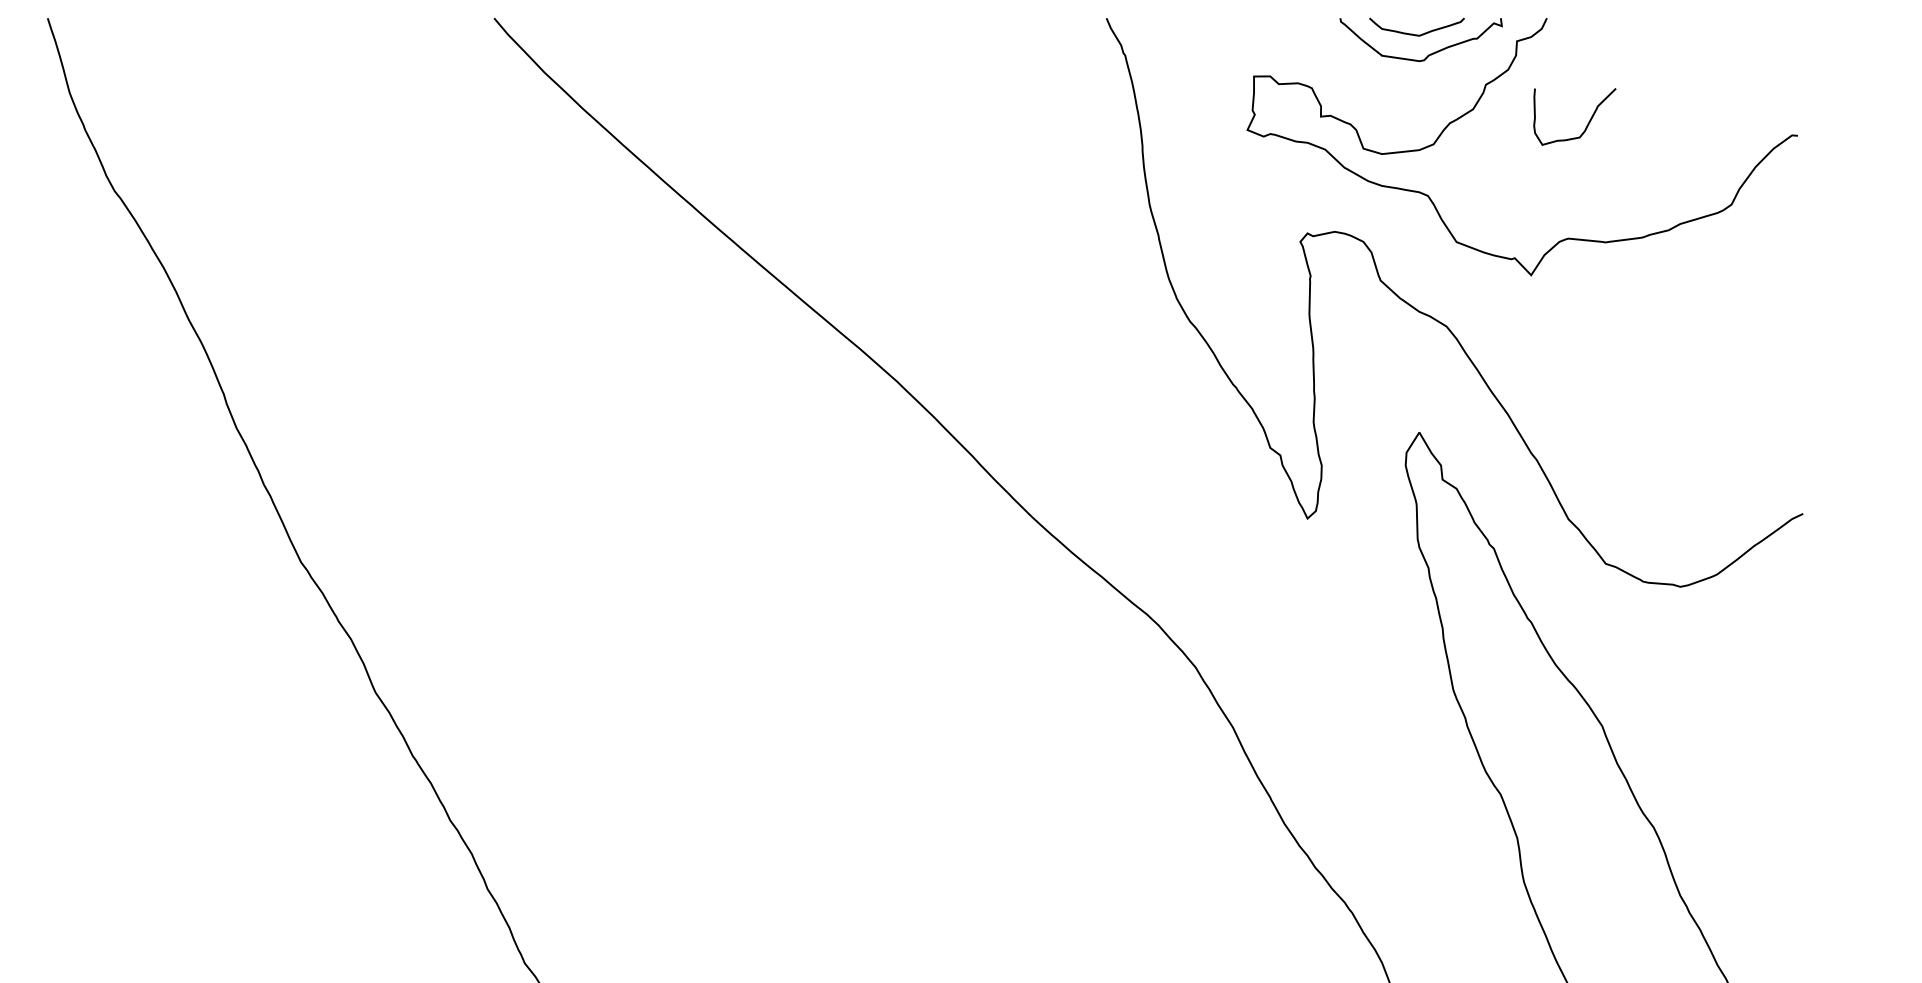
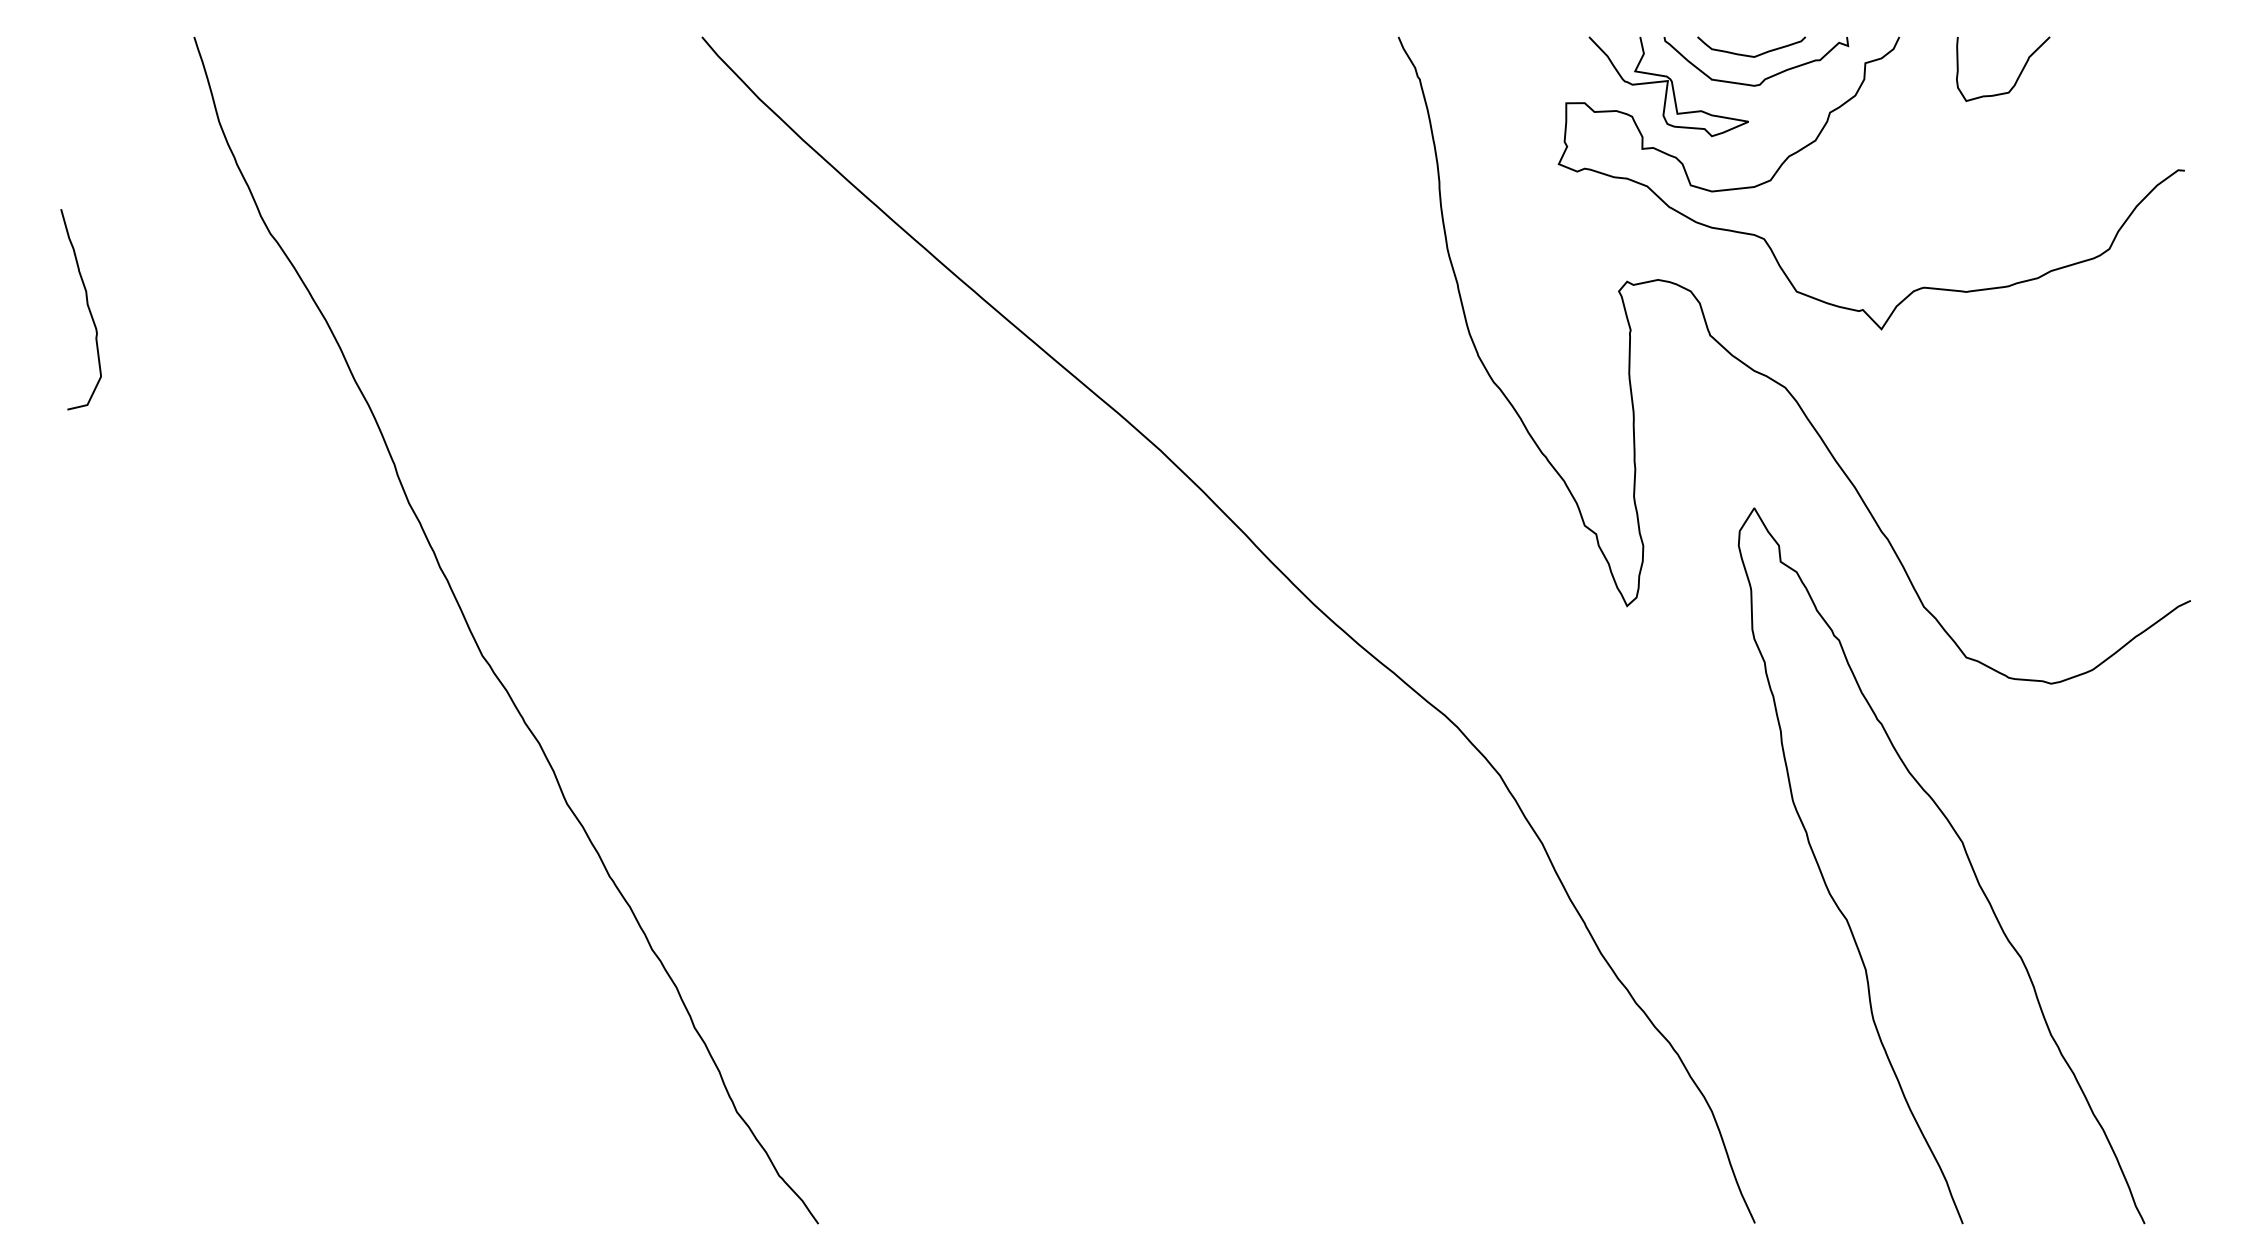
curve: (1343, 61) -> (1668, 86), added
curve: (1588, 122) -> (2018, 75), moved

